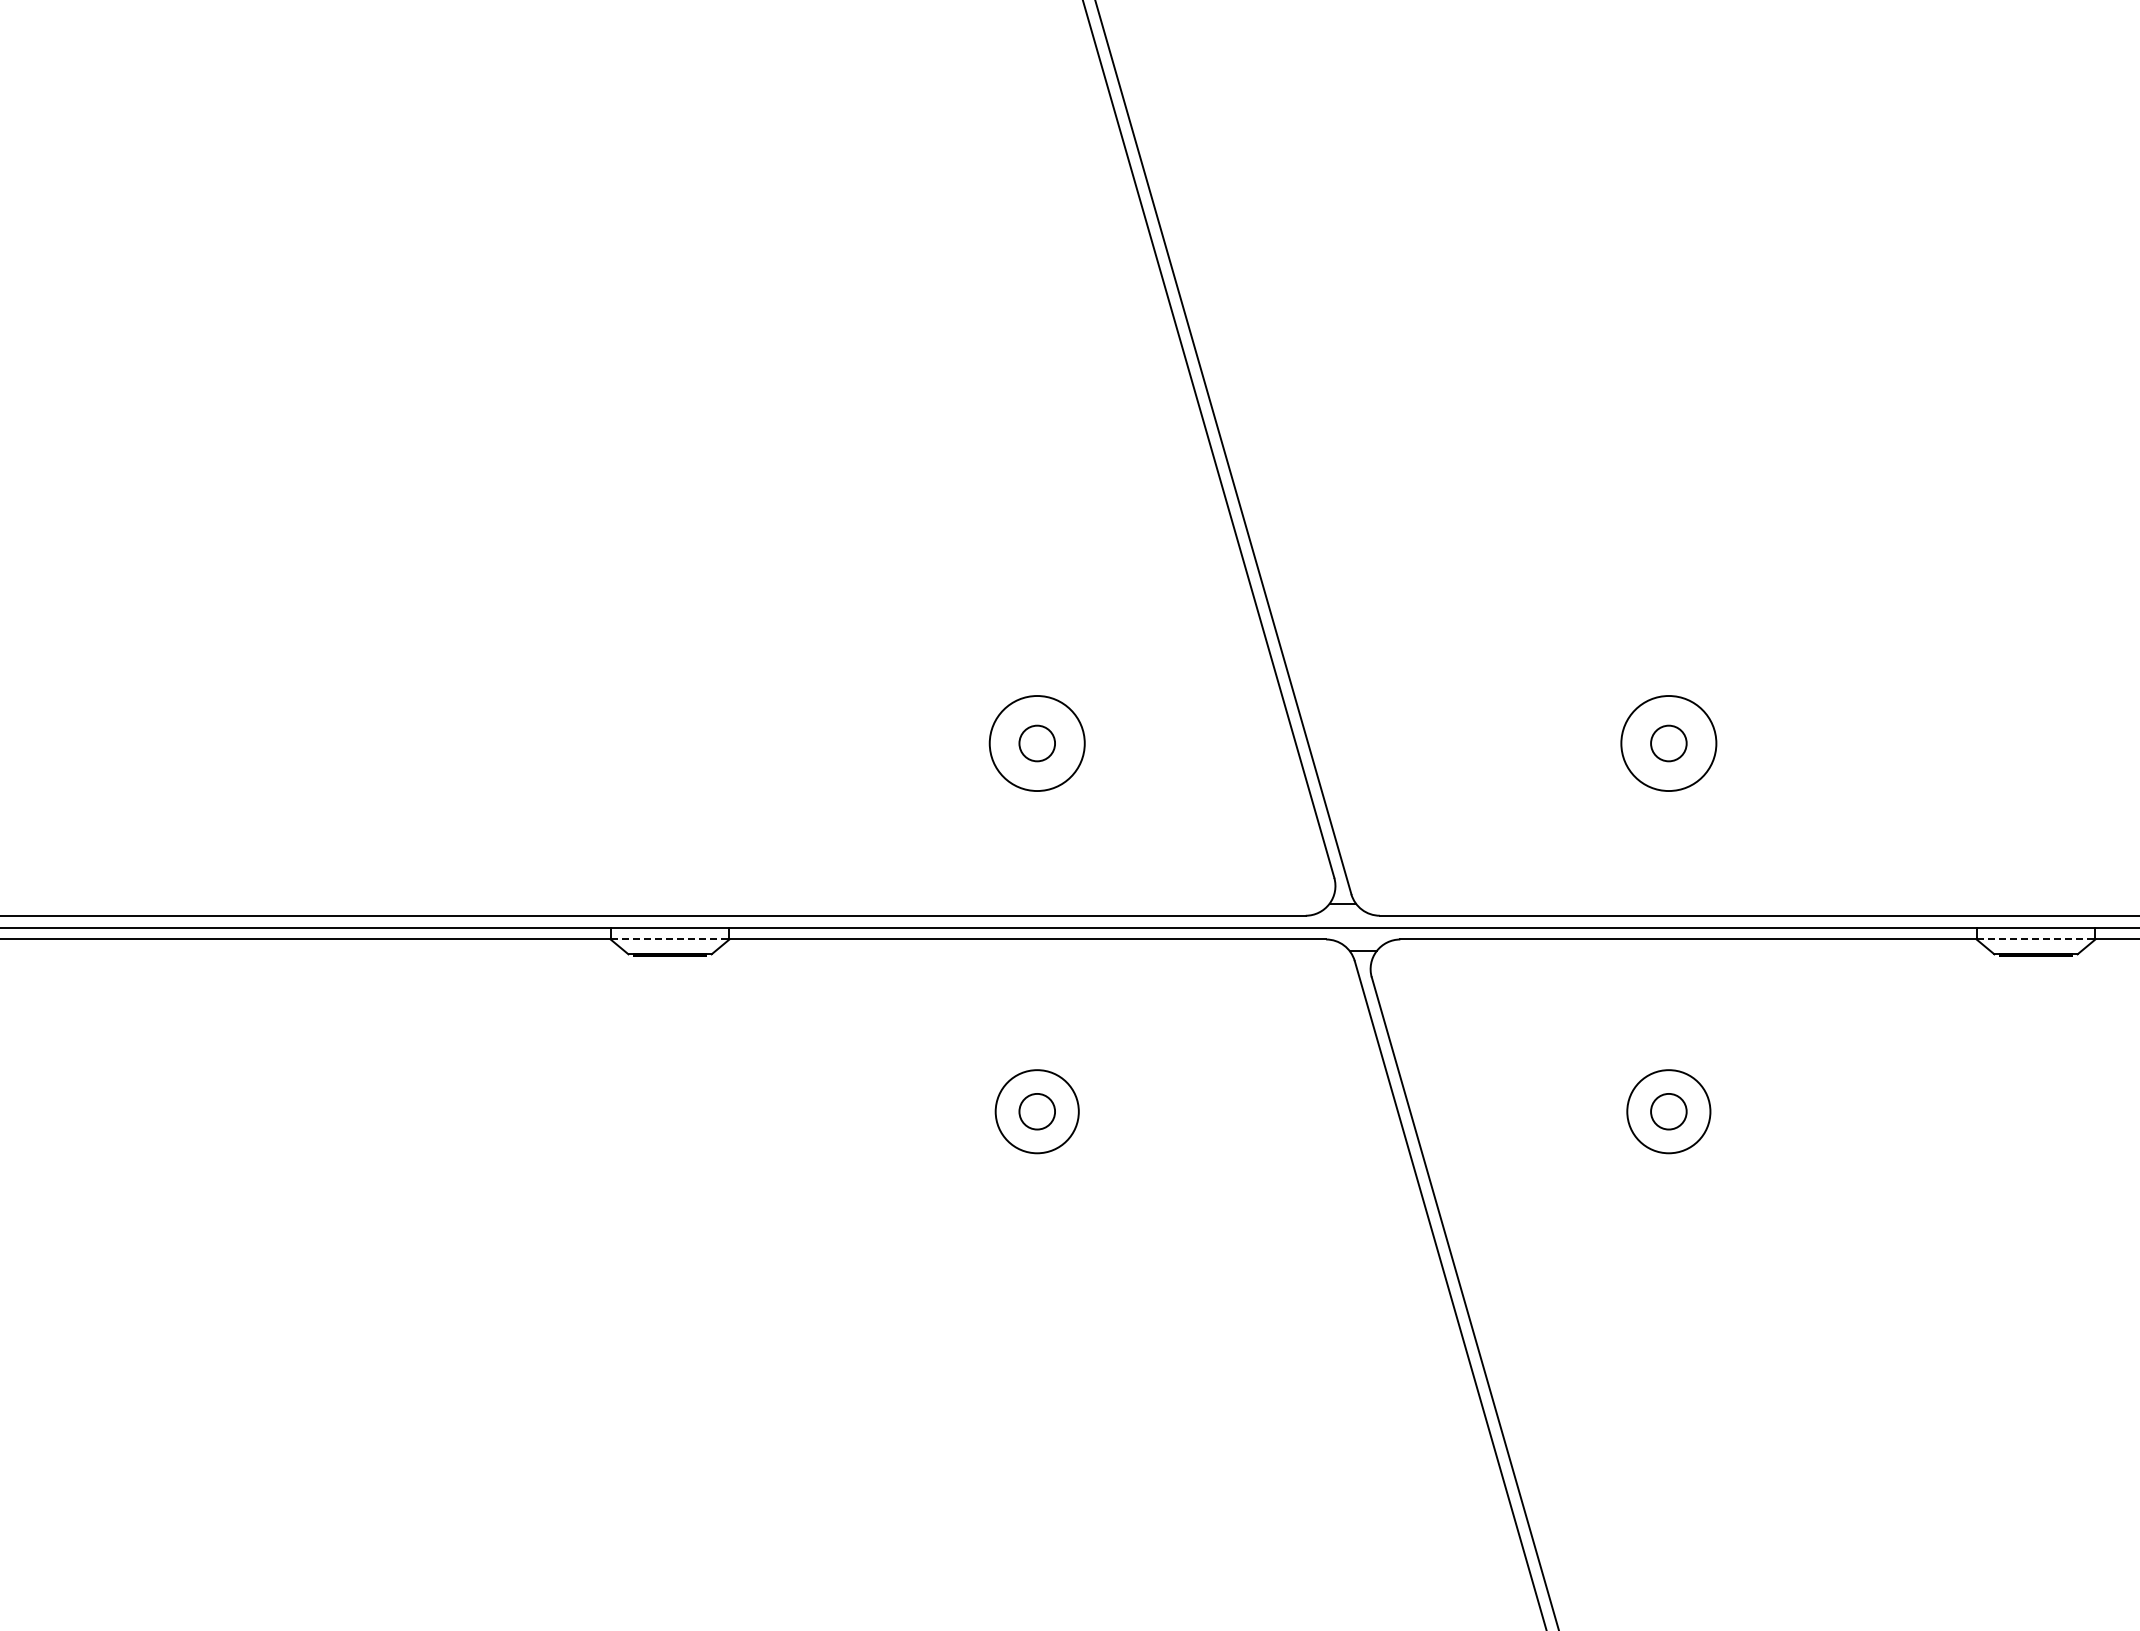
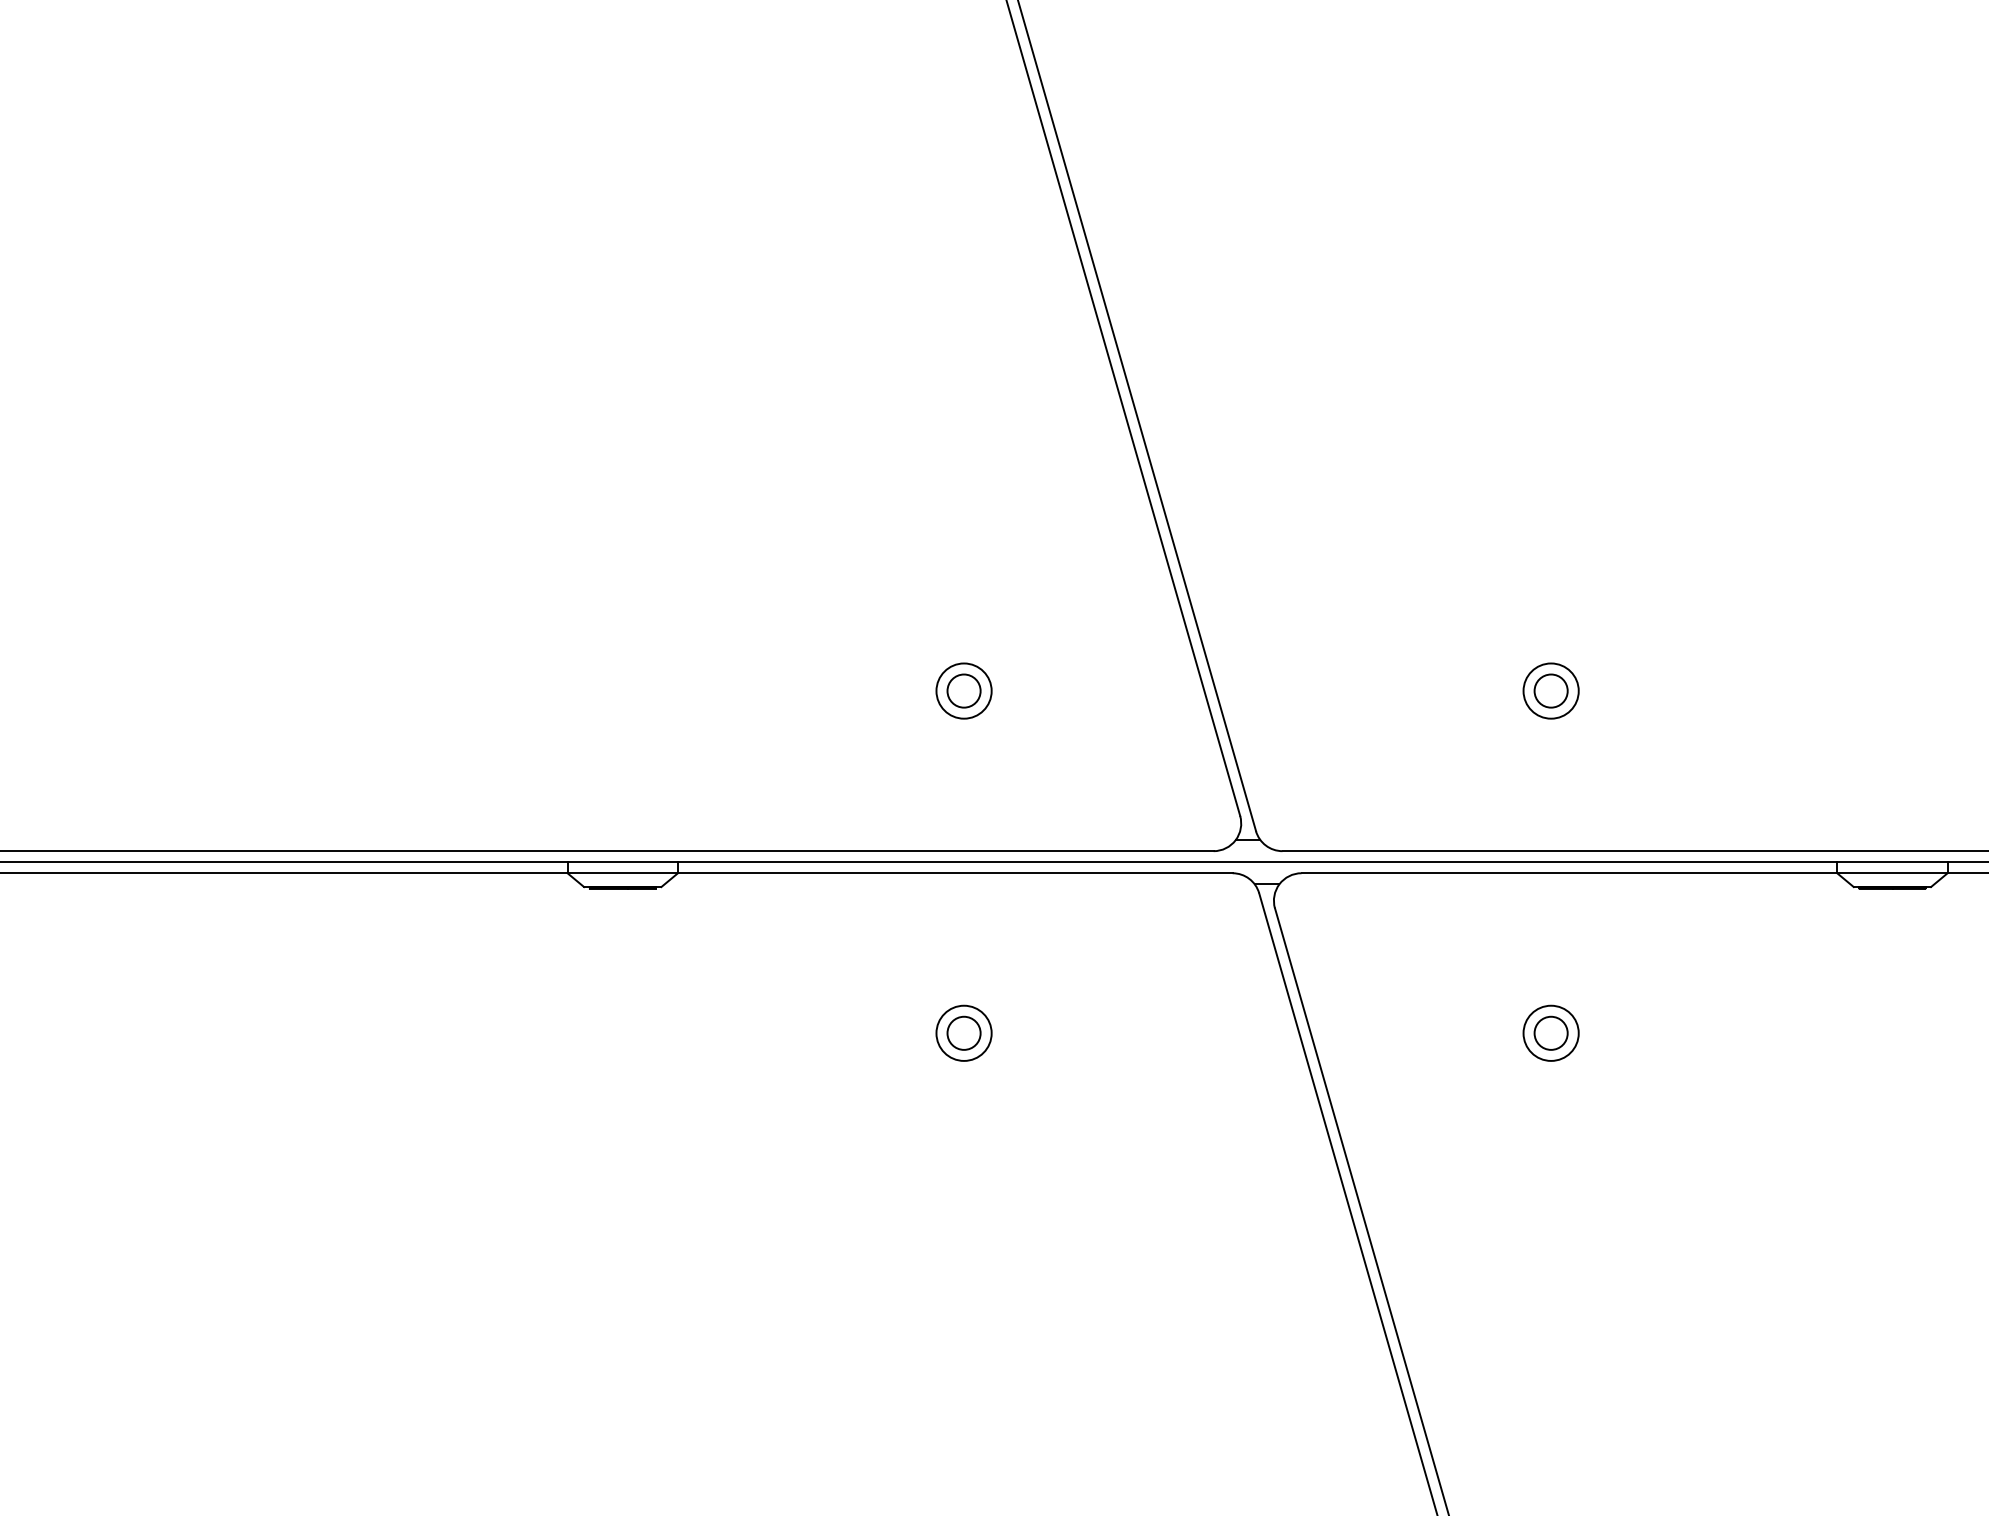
circle: (1036, 743) -> (963, 691), size x0.62
circle: (1668, 743) -> (1550, 691), size x0.62
line: (670, 939) -> (623, 873), dashed -> solid
line: (2036, 939) -> (1892, 873), dashed -> solid
circle: (1036, 1111) -> (963, 1033), size x0.71
circle: (1668, 1111) -> (1550, 1033), size x0.71

